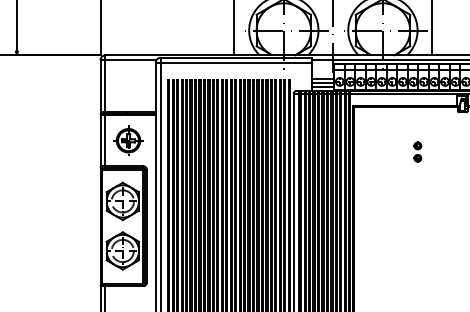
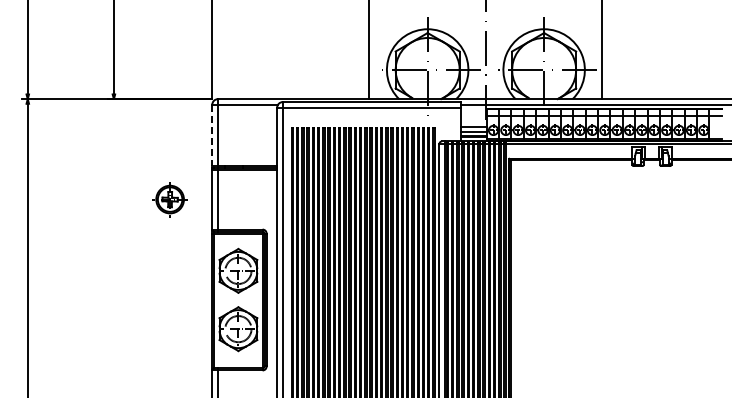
line: (100, 86) -> (212, 135), solid -> dashed
part: (127, 140) -> (169, 199), moved
part: (418, 151) -> (585, 212), removed

